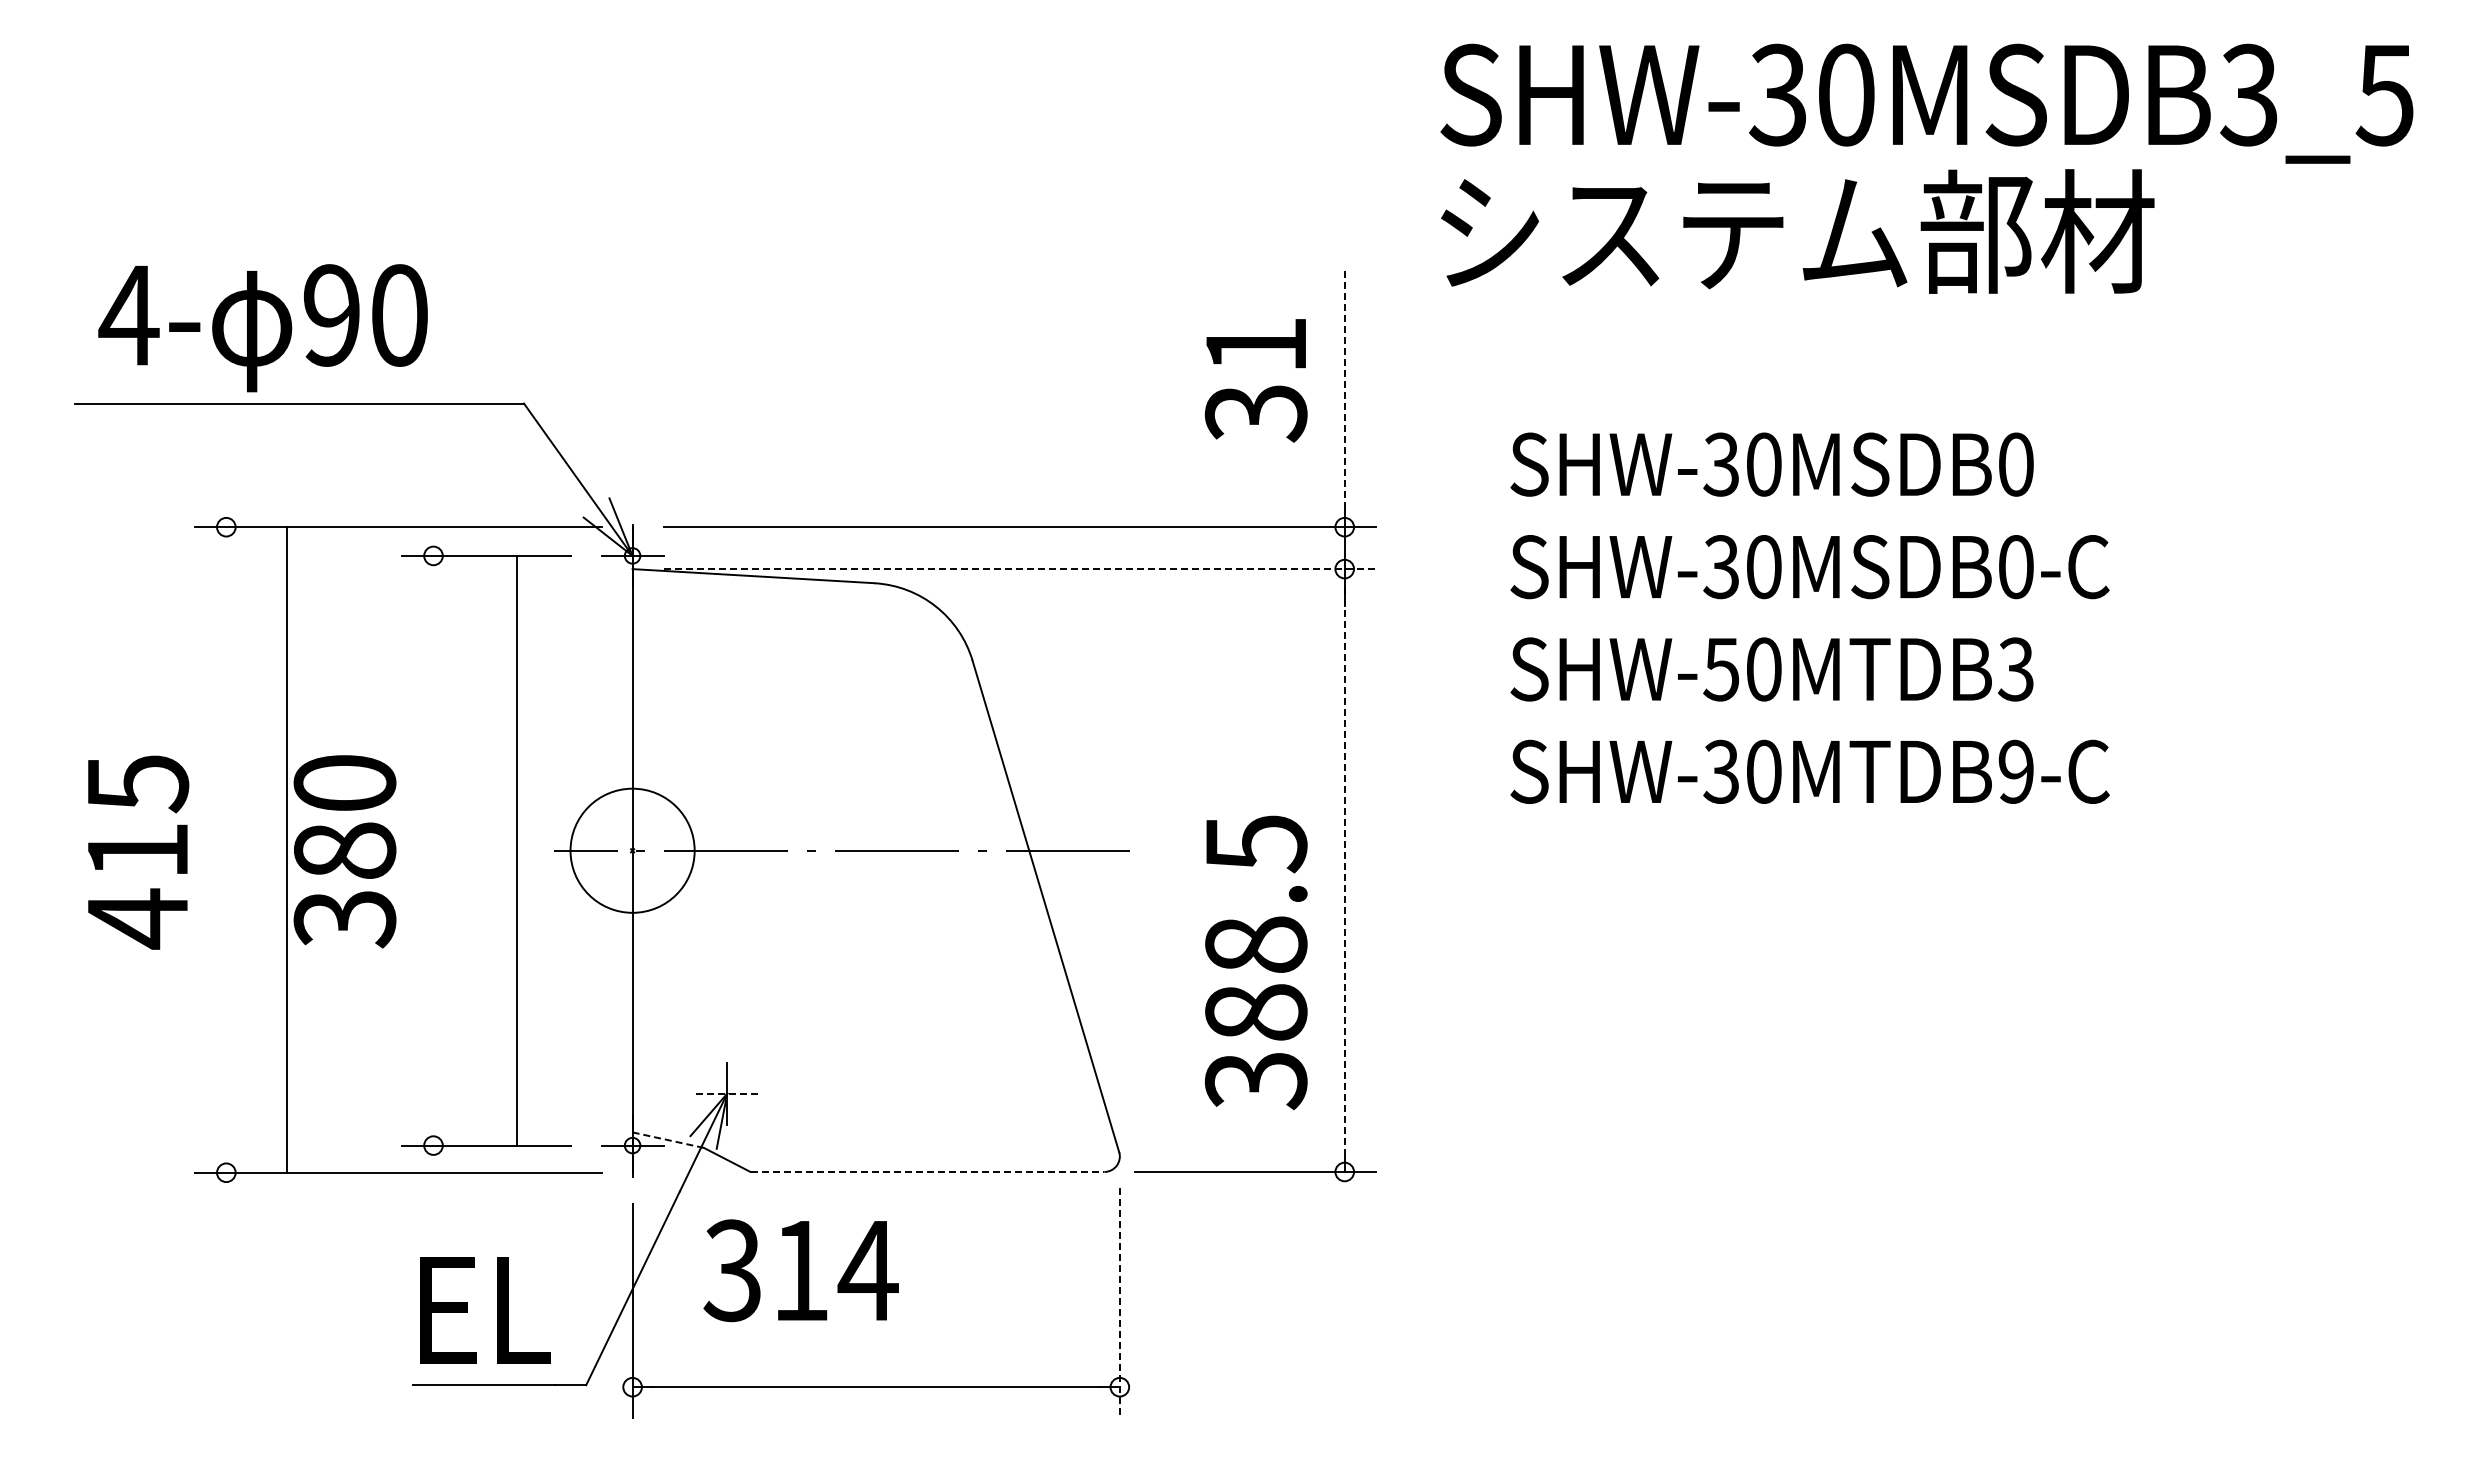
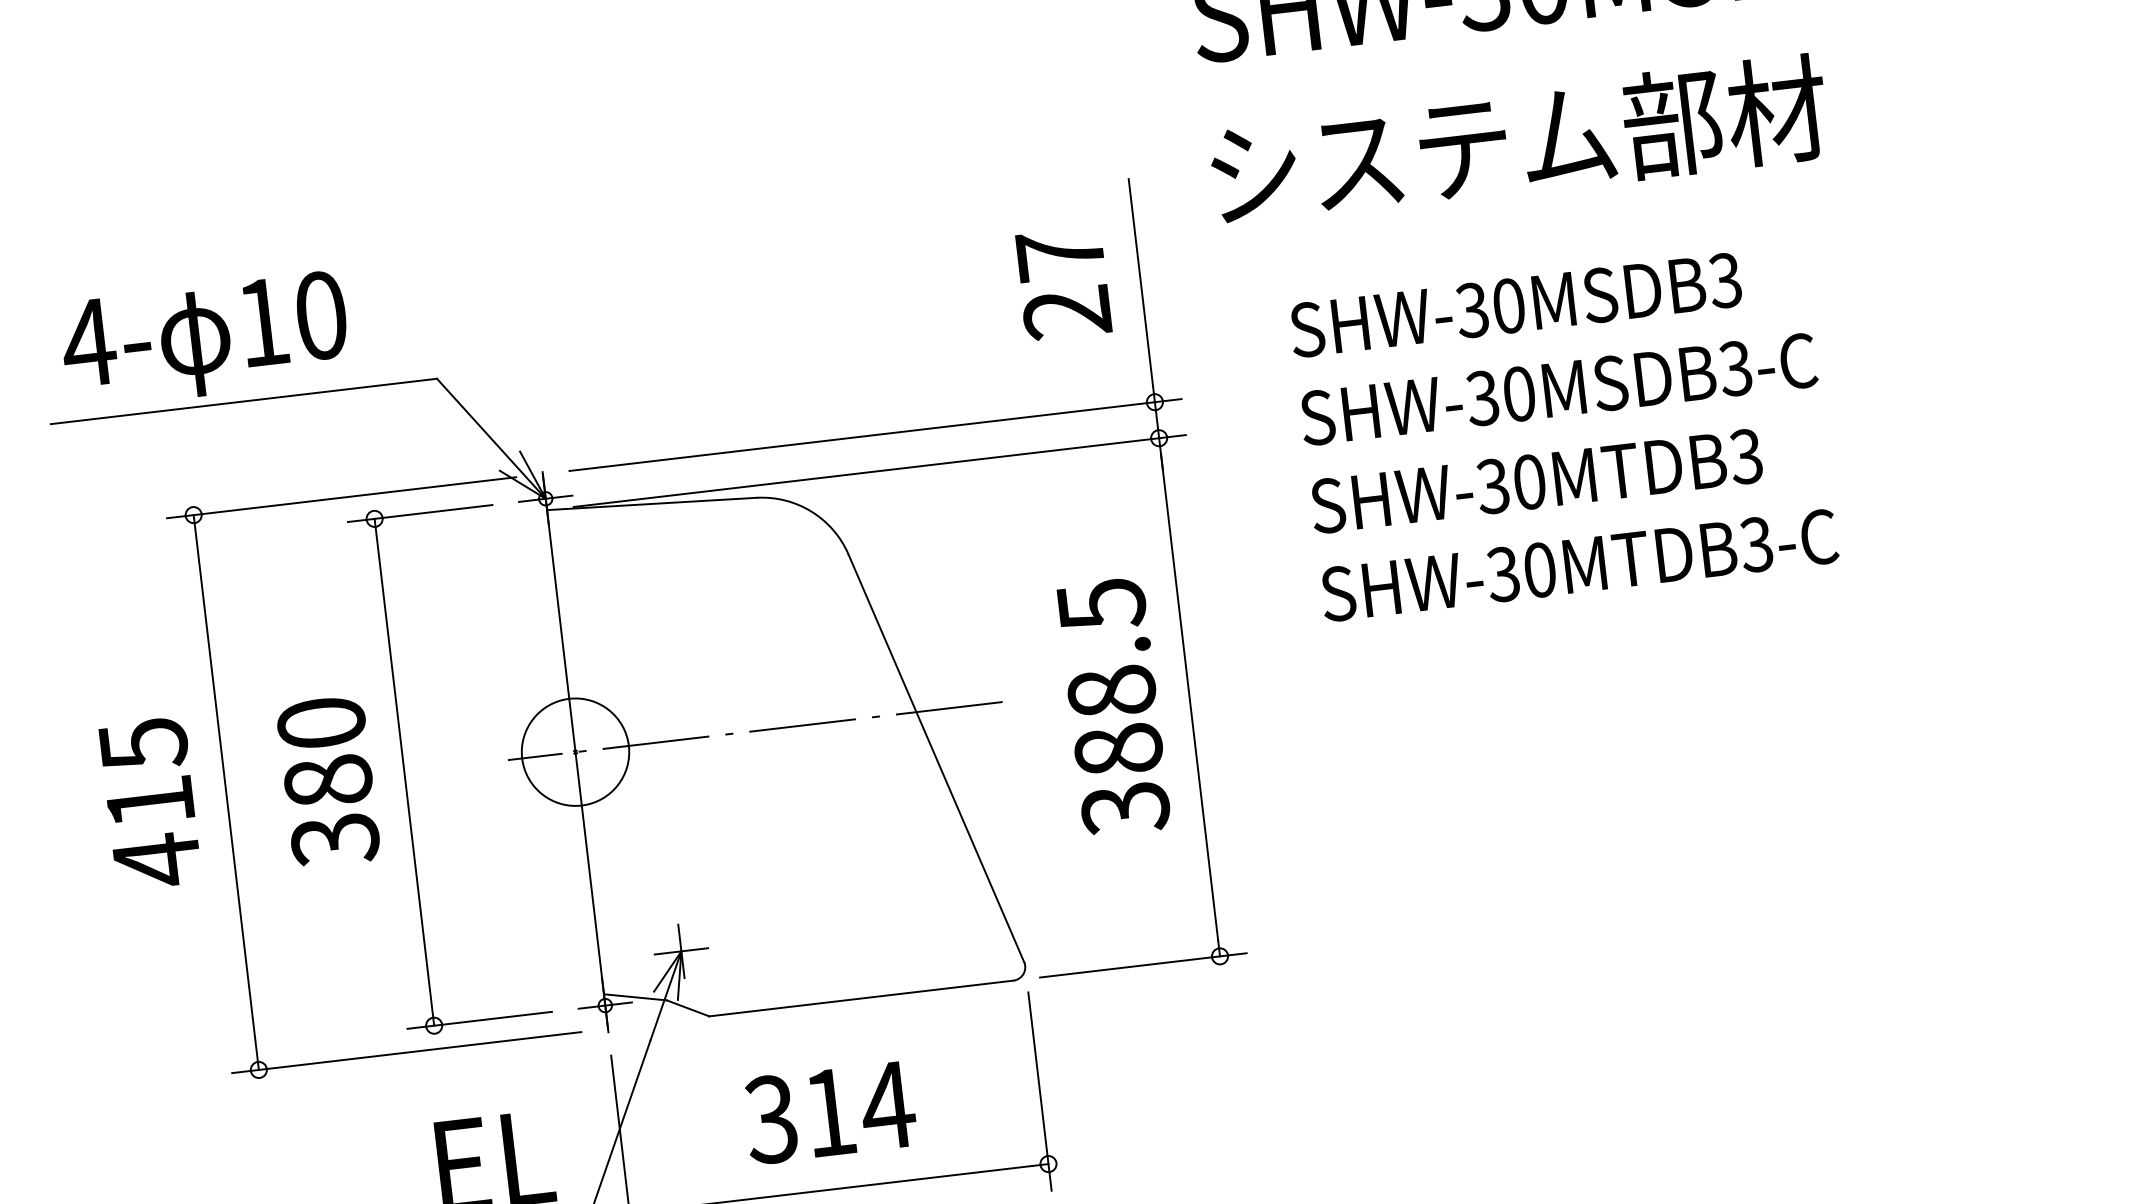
text: (1797, 231) -> (1518, 141), moved
text: (331, 315) -> (262, 322), 90 -> 10
text: (1256, 379) -> (1064, 284), 31 -> 27
line: (1344, 387) -> (1140, 282), dashed -> solid
text: (2015, 464) -> (1725, 280), SHW-30MSDB0 -> SHW-30MSDB3
text: (2015, 567) -> (1735, 369), SHW-30MSDB0-C -> SHW-30MSDB3-C
line: (1020, 569) -> (880, 471), dashed -> solid
text: (1721, 669) -> (1493, 486), SHW-50MTDB3 -> SHW-30MTDB3
text: (2015, 771) -> (1756, 544), SHW-30MTDB9-C -> SHW-30MTDB3-C
line: (287, 849) -> (226, 792), moved
line: (516, 850) -> (404, 772), moved
line: (1344, 870) -> (1189, 697), dashed -> solid
text: (1255, 962) -> (1112, 707), moved
line: (727, 1093) -> (681, 951), dashed -> solid
line: (668, 1140) -> (635, 997), dashed -> solid
line: (927, 1171) -> (861, 998), dashed -> solid
text: (800, 1270) -> (829, 1112), moved
line: (1119, 1303) -> (1039, 1092), dashed -> solid

